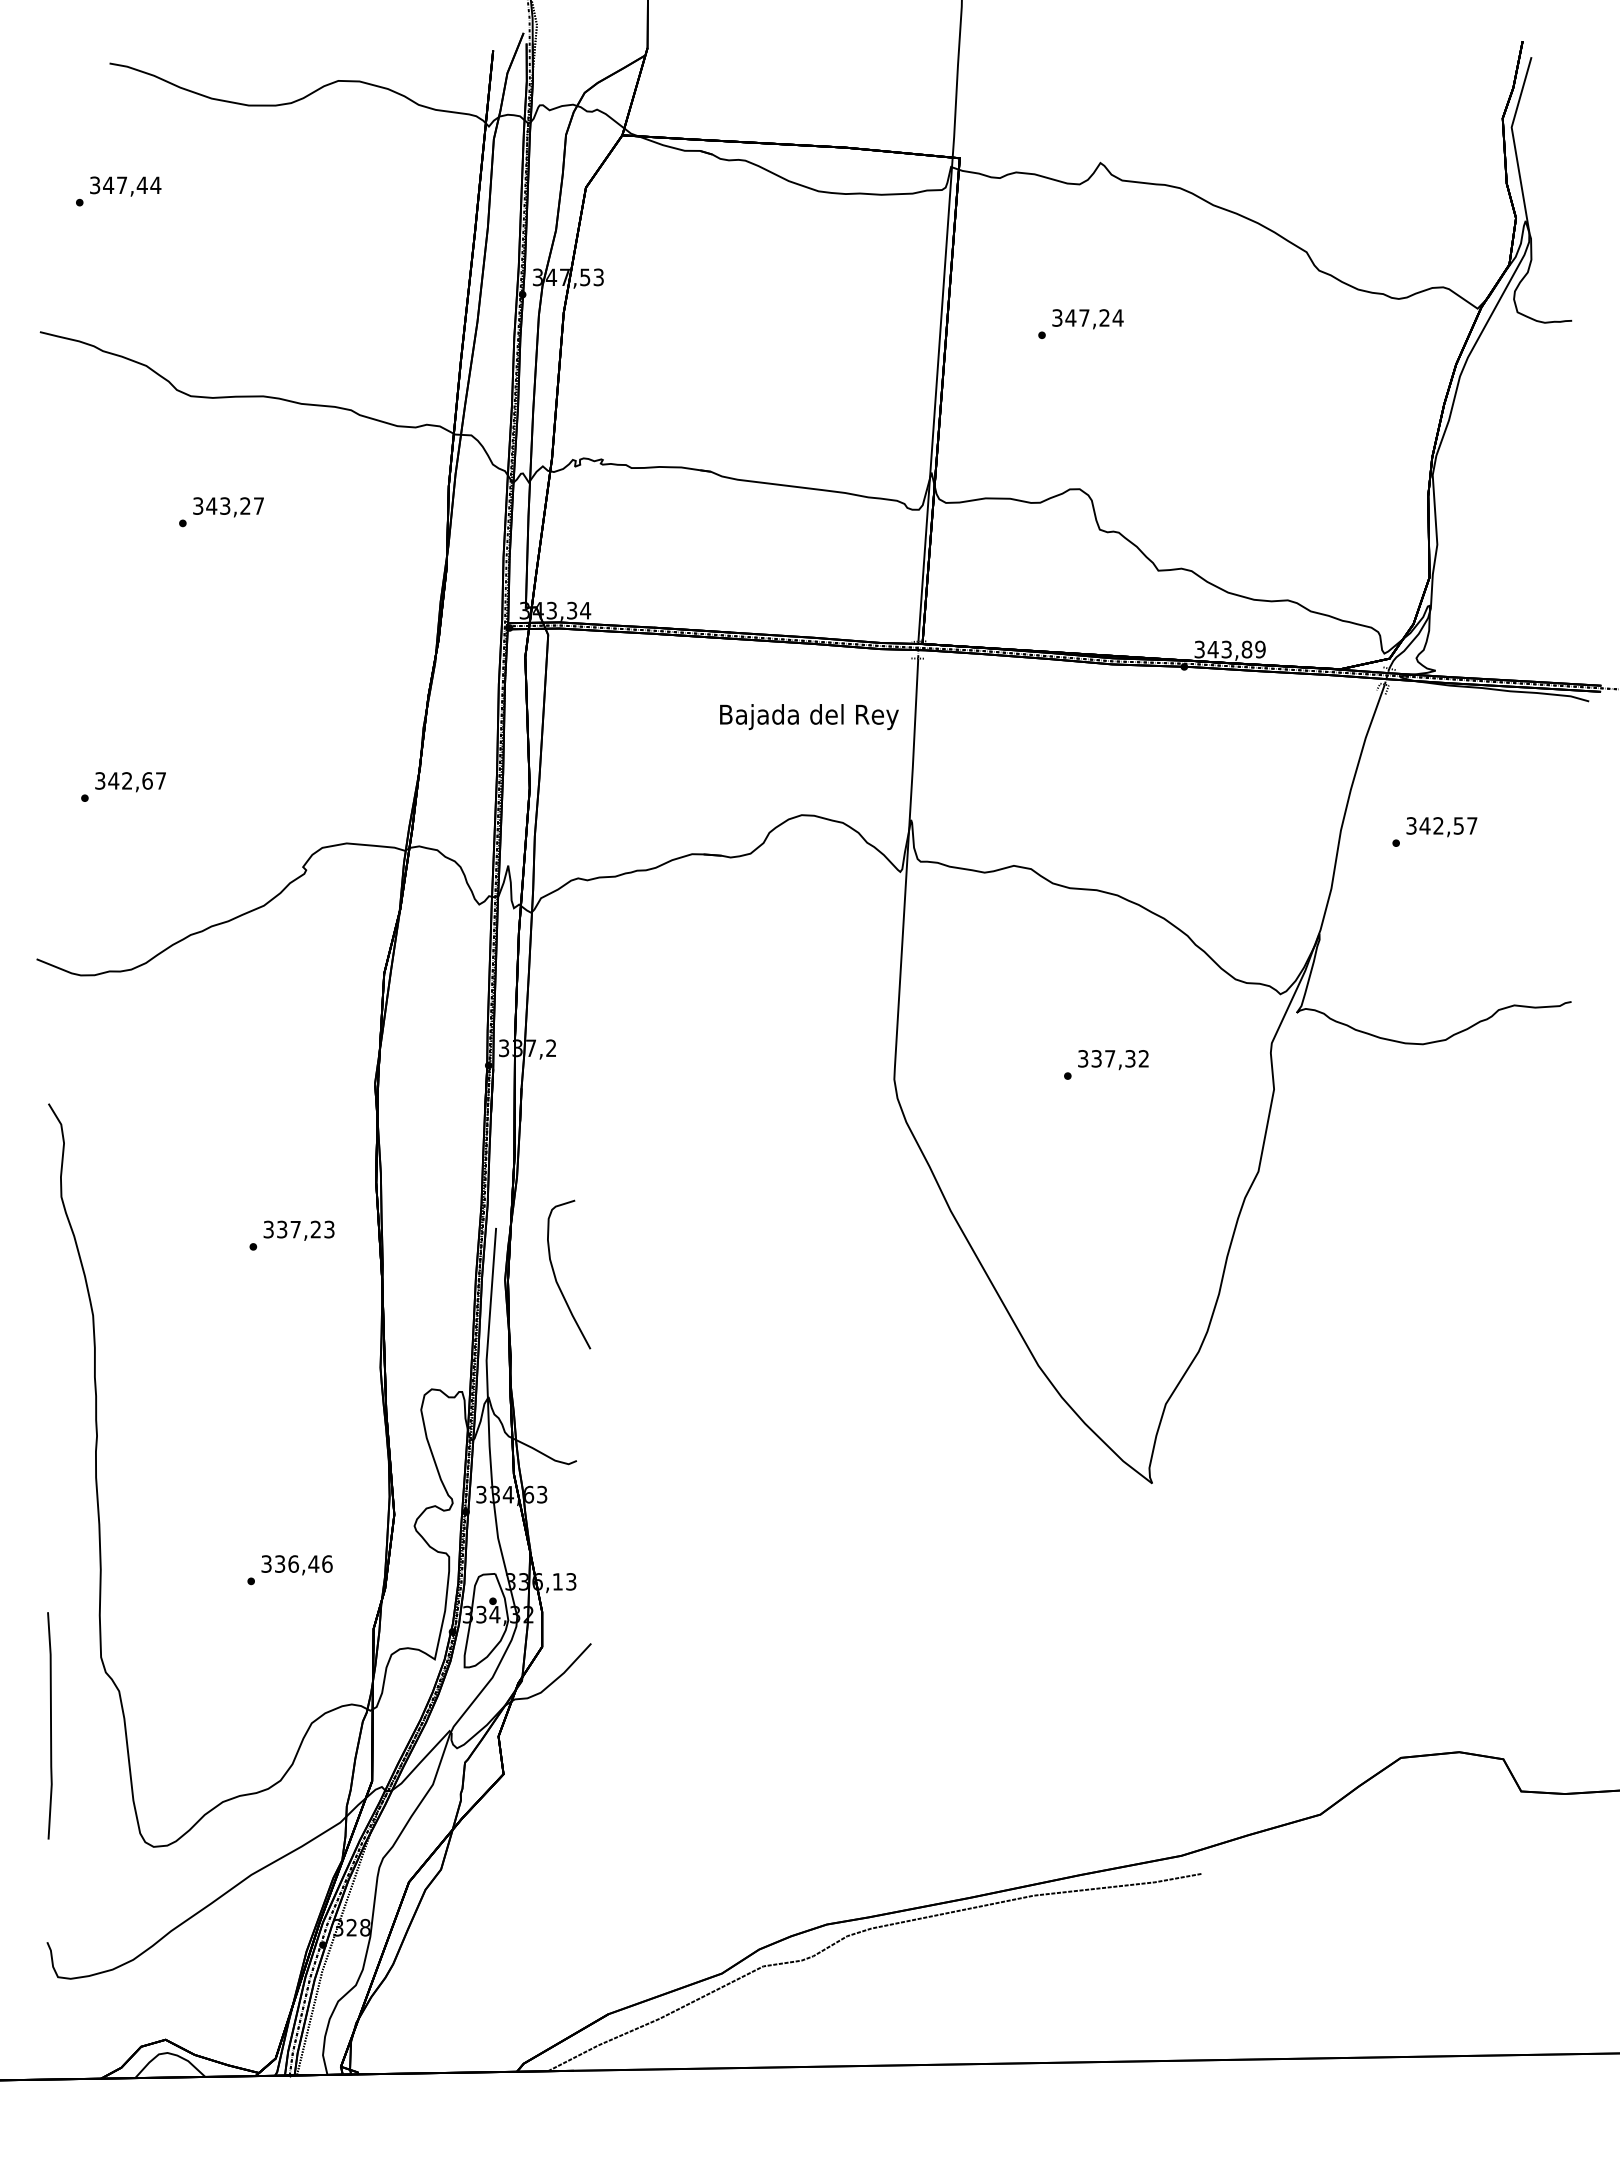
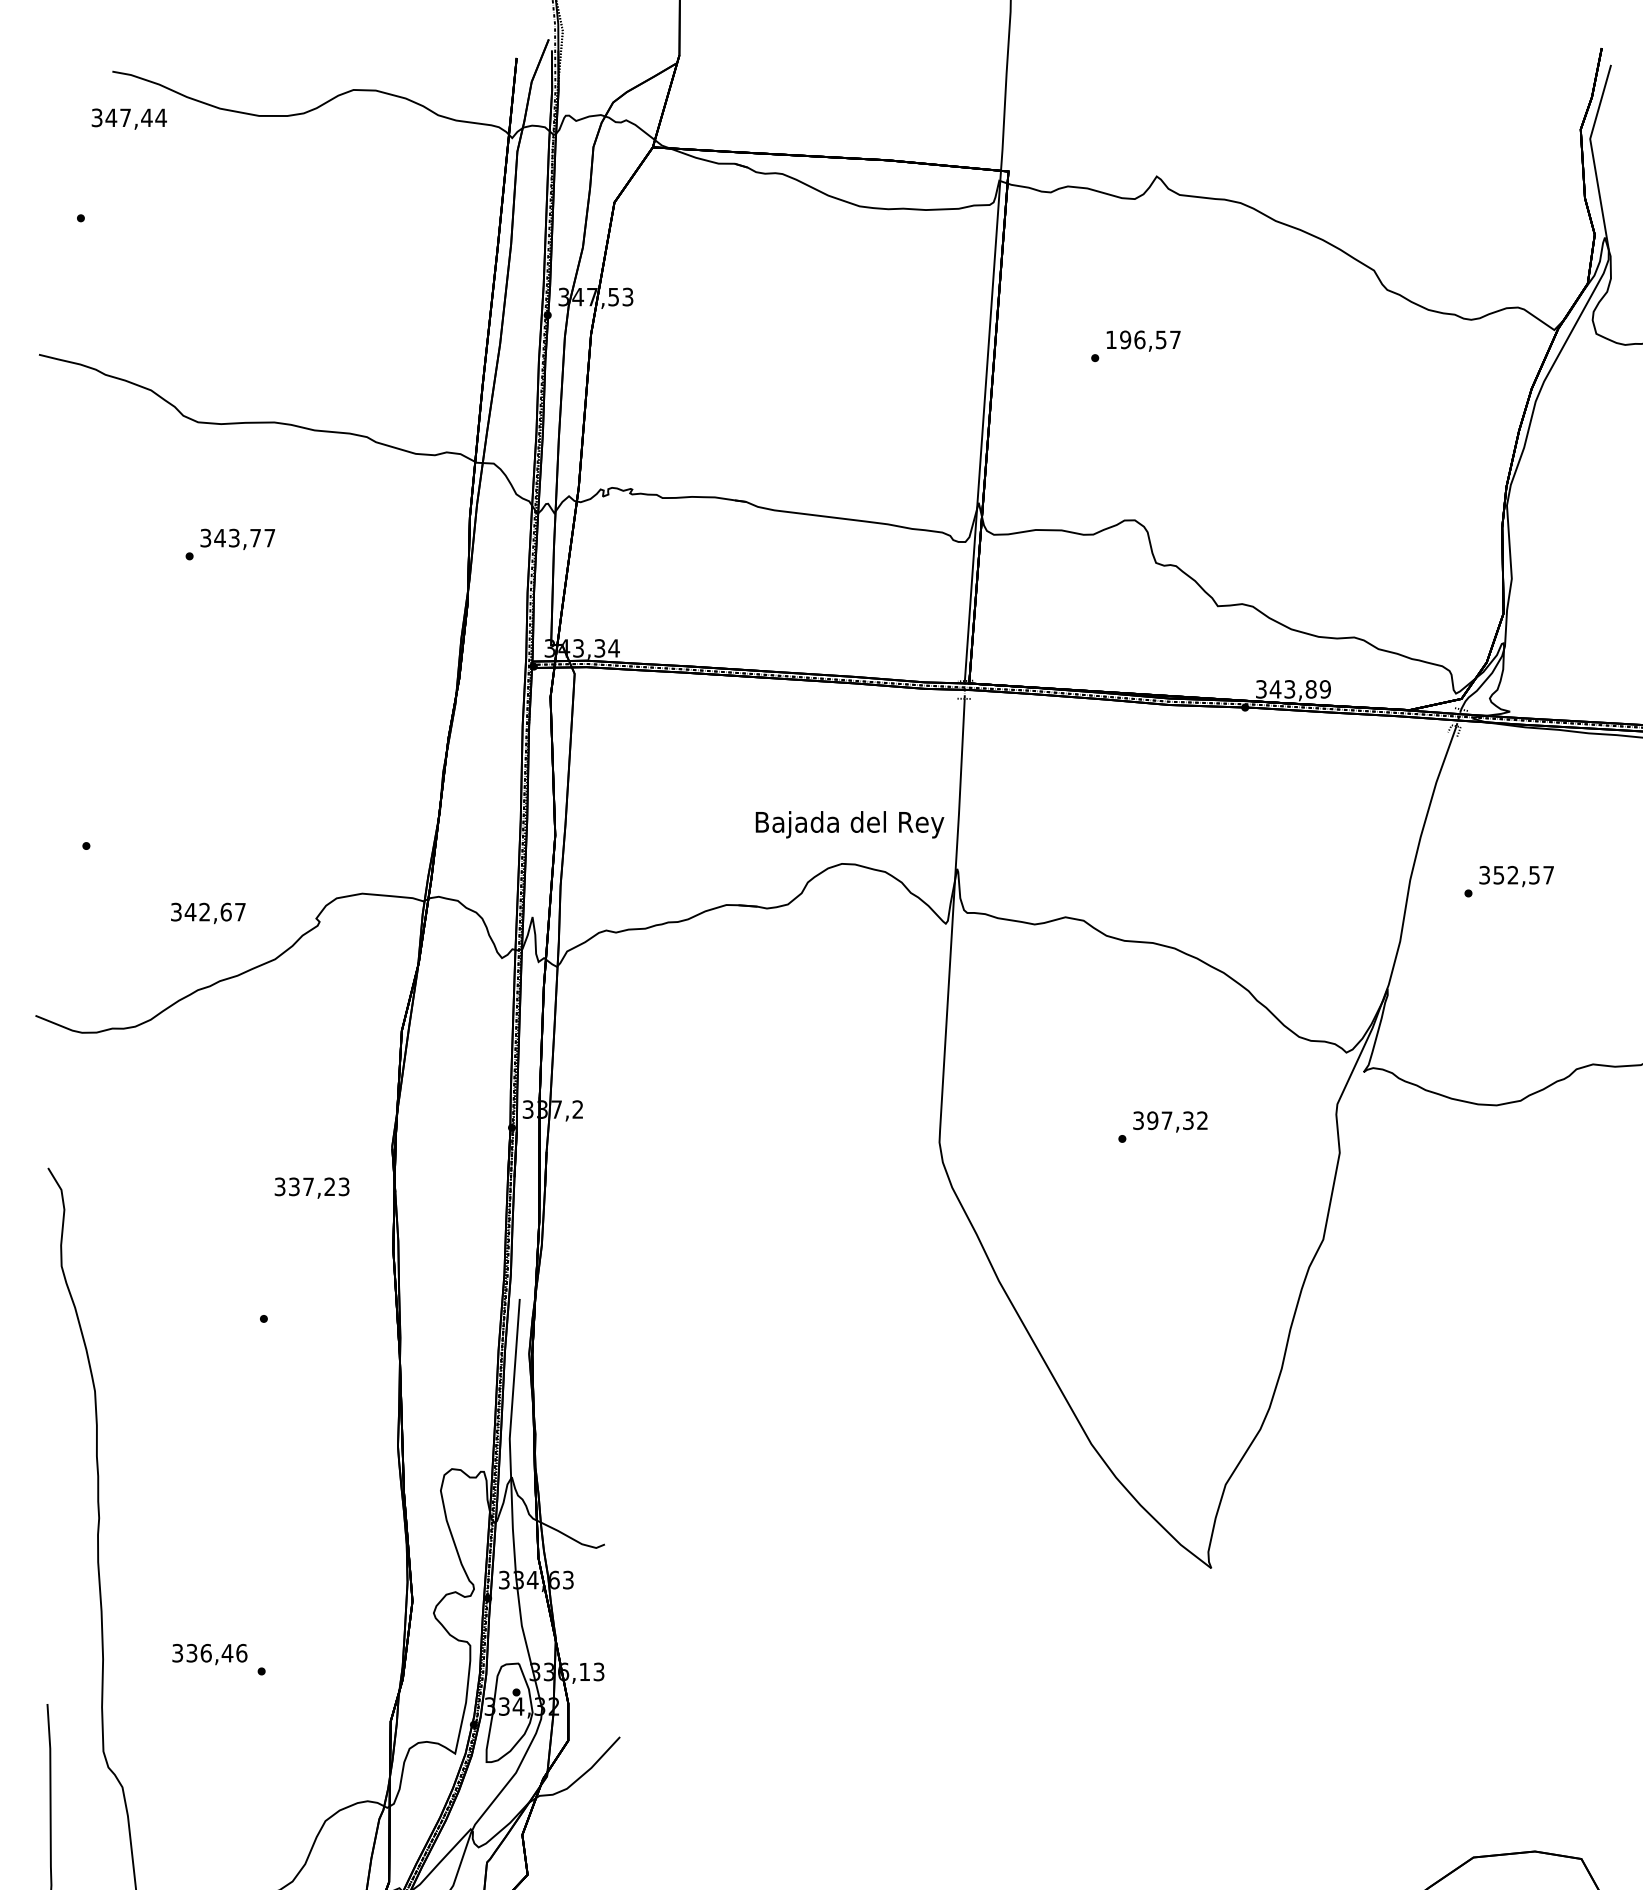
text: (125, 186) -> (129, 119), moved
text: (1087, 317) -> (1143, 339), 347,24 -> 196,57
text: (245, 505) -> (255, 537), 343,27 -> 343,77
text: (809, 717) -> (850, 825), moved
text: (130, 782) -> (208, 913), moved
text: (1424, 825) -> (1498, 874), 342,57 -> 352,57
text: (1096, 1058) -> (1152, 1120), 337,32 -> 397,32
text: (298, 1230) -> (311, 1187), moved
curve: (556, 1277) -> (583, 1351), removed
text: (296, 1565) -> (209, 1654), moved

